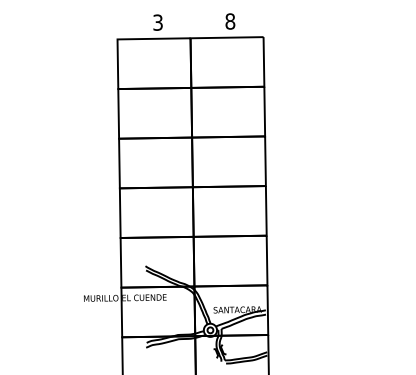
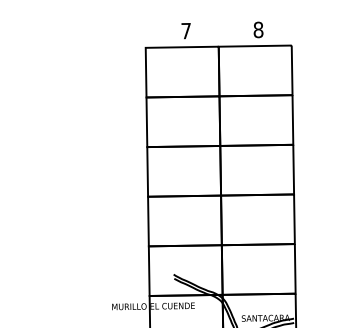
text: (157, 22) -> (185, 30), 3 -> 7

